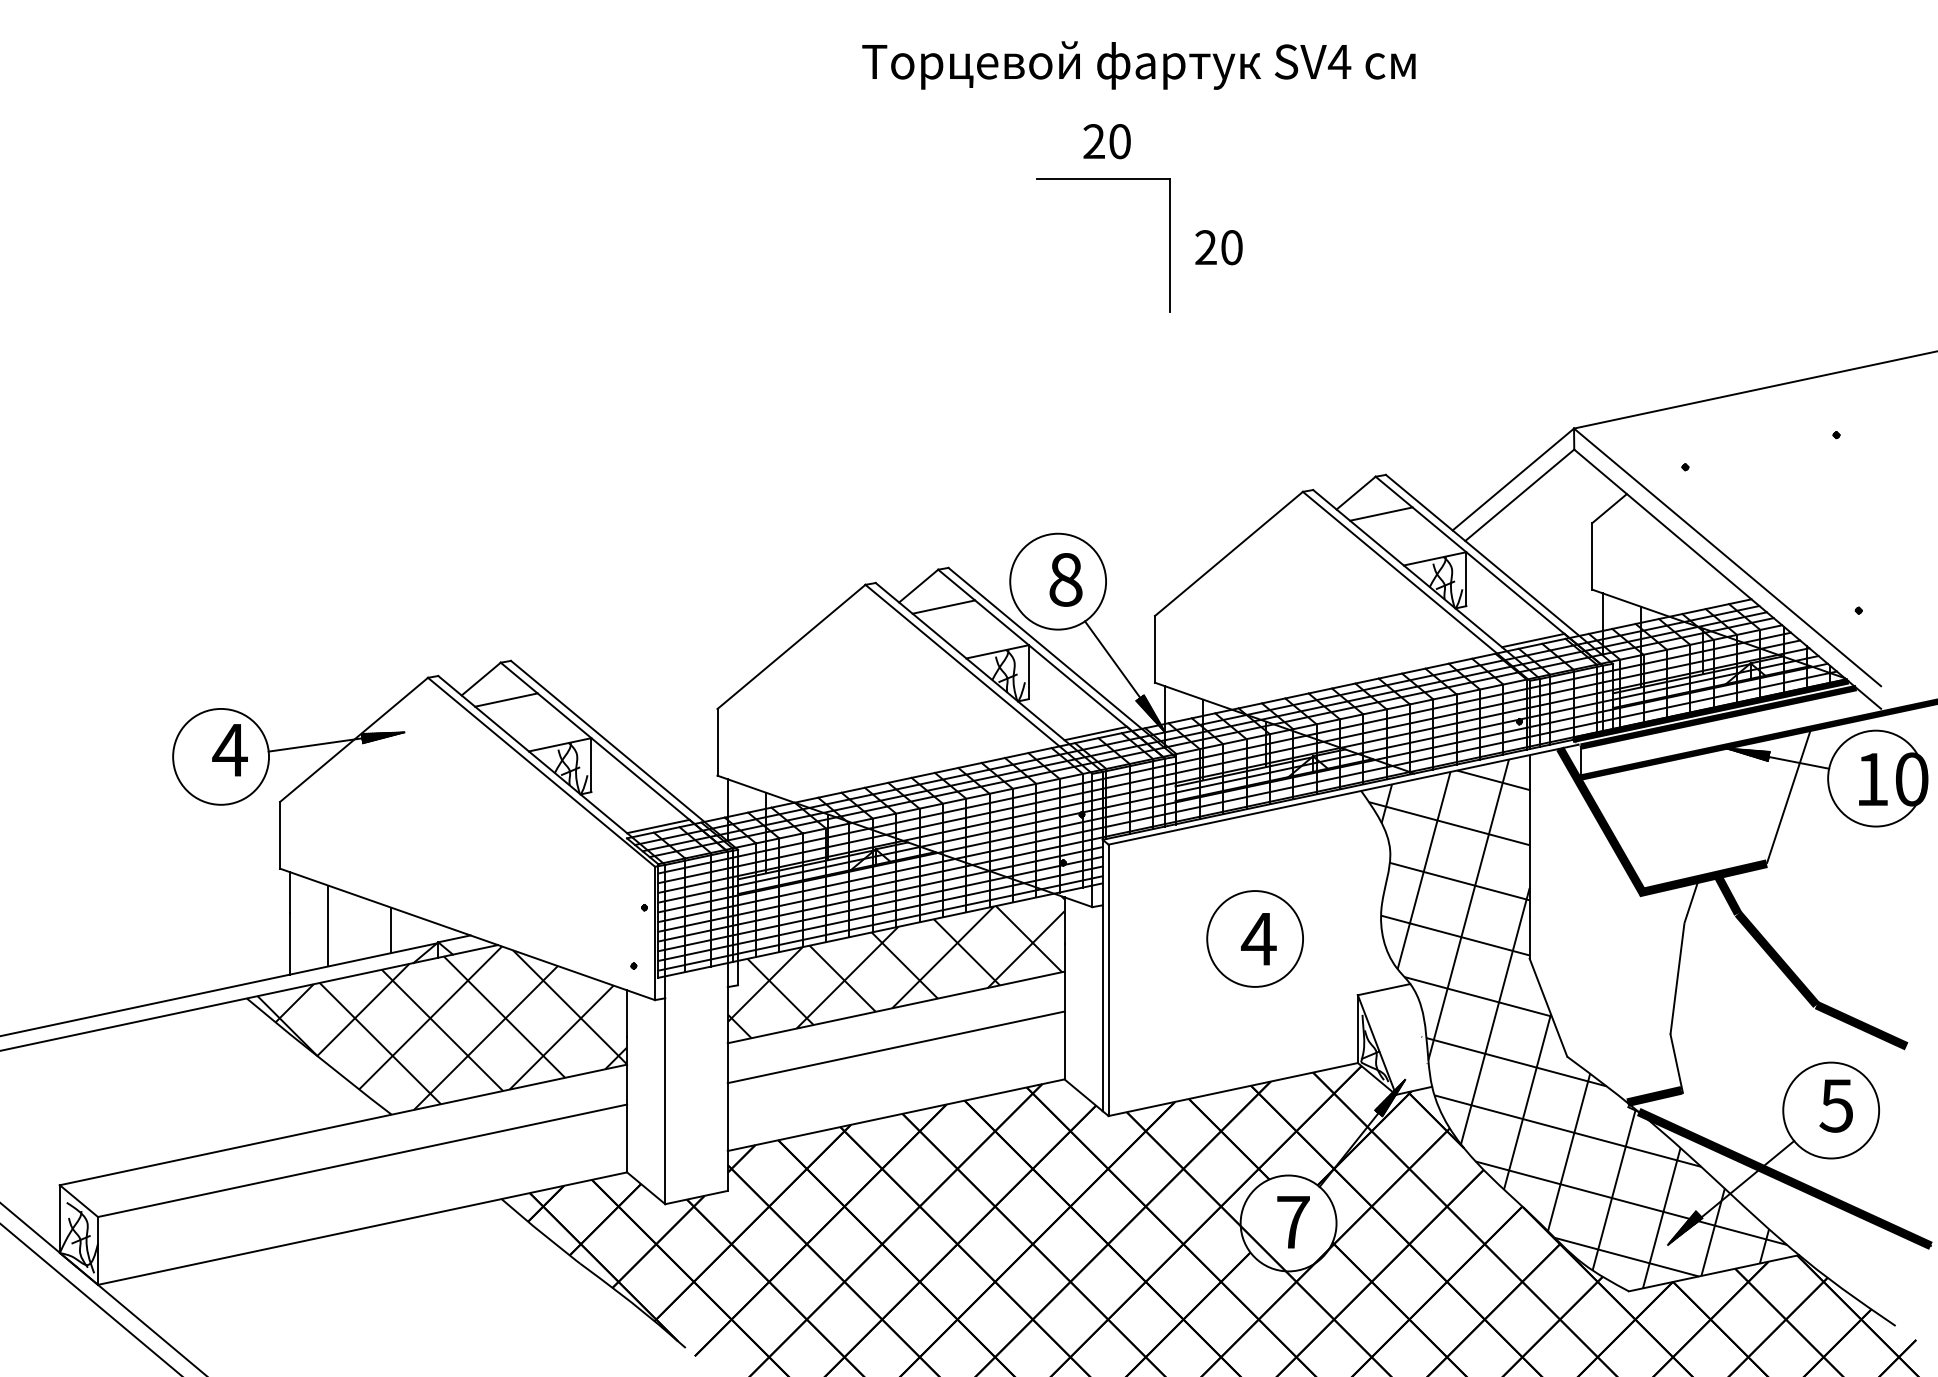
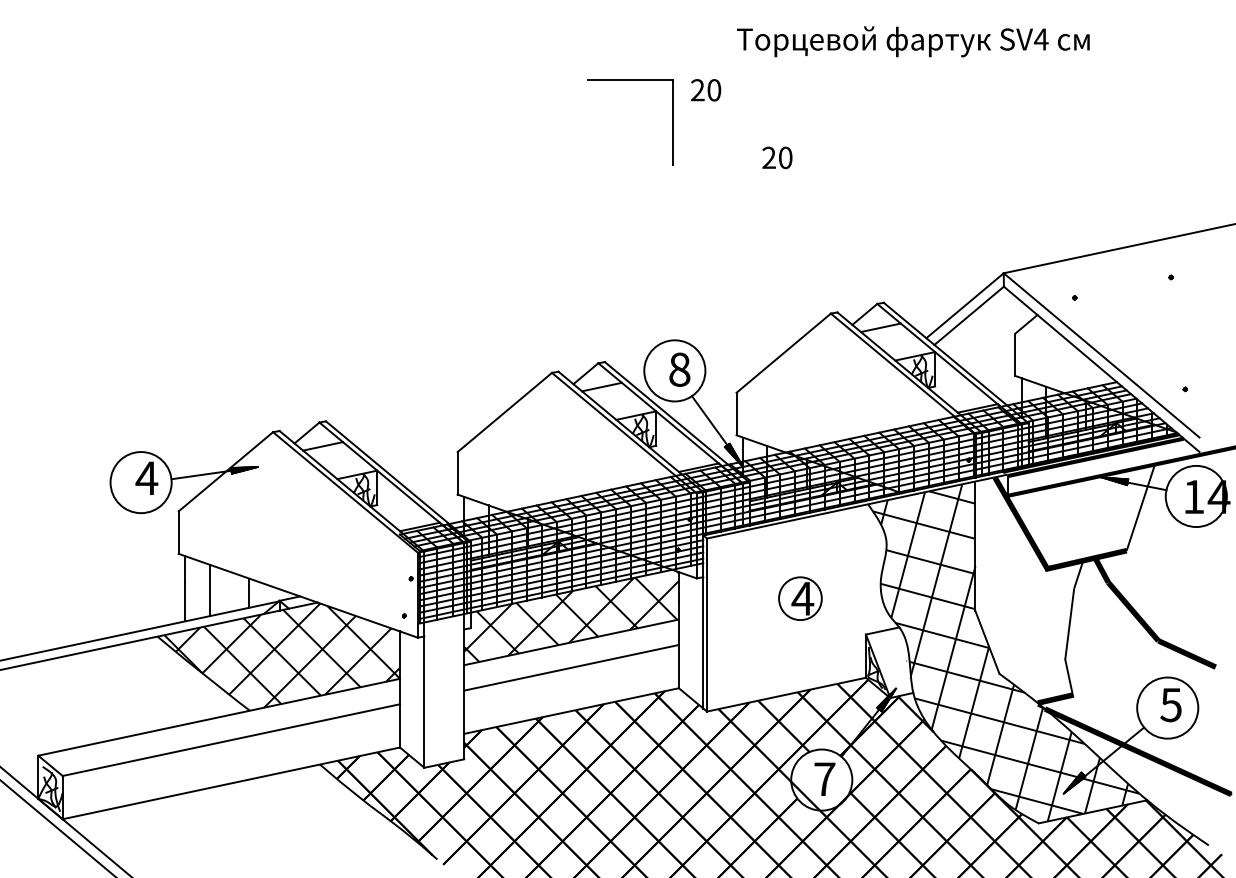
text: (1139, 65) -> (913, 41), moved
part: (1103, 179) -> (630, 80), moved
text: (1910, 778) -> (1218, 496), 10 -> 14
circle: (1255, 938) -> (800, 598), size x0.7

